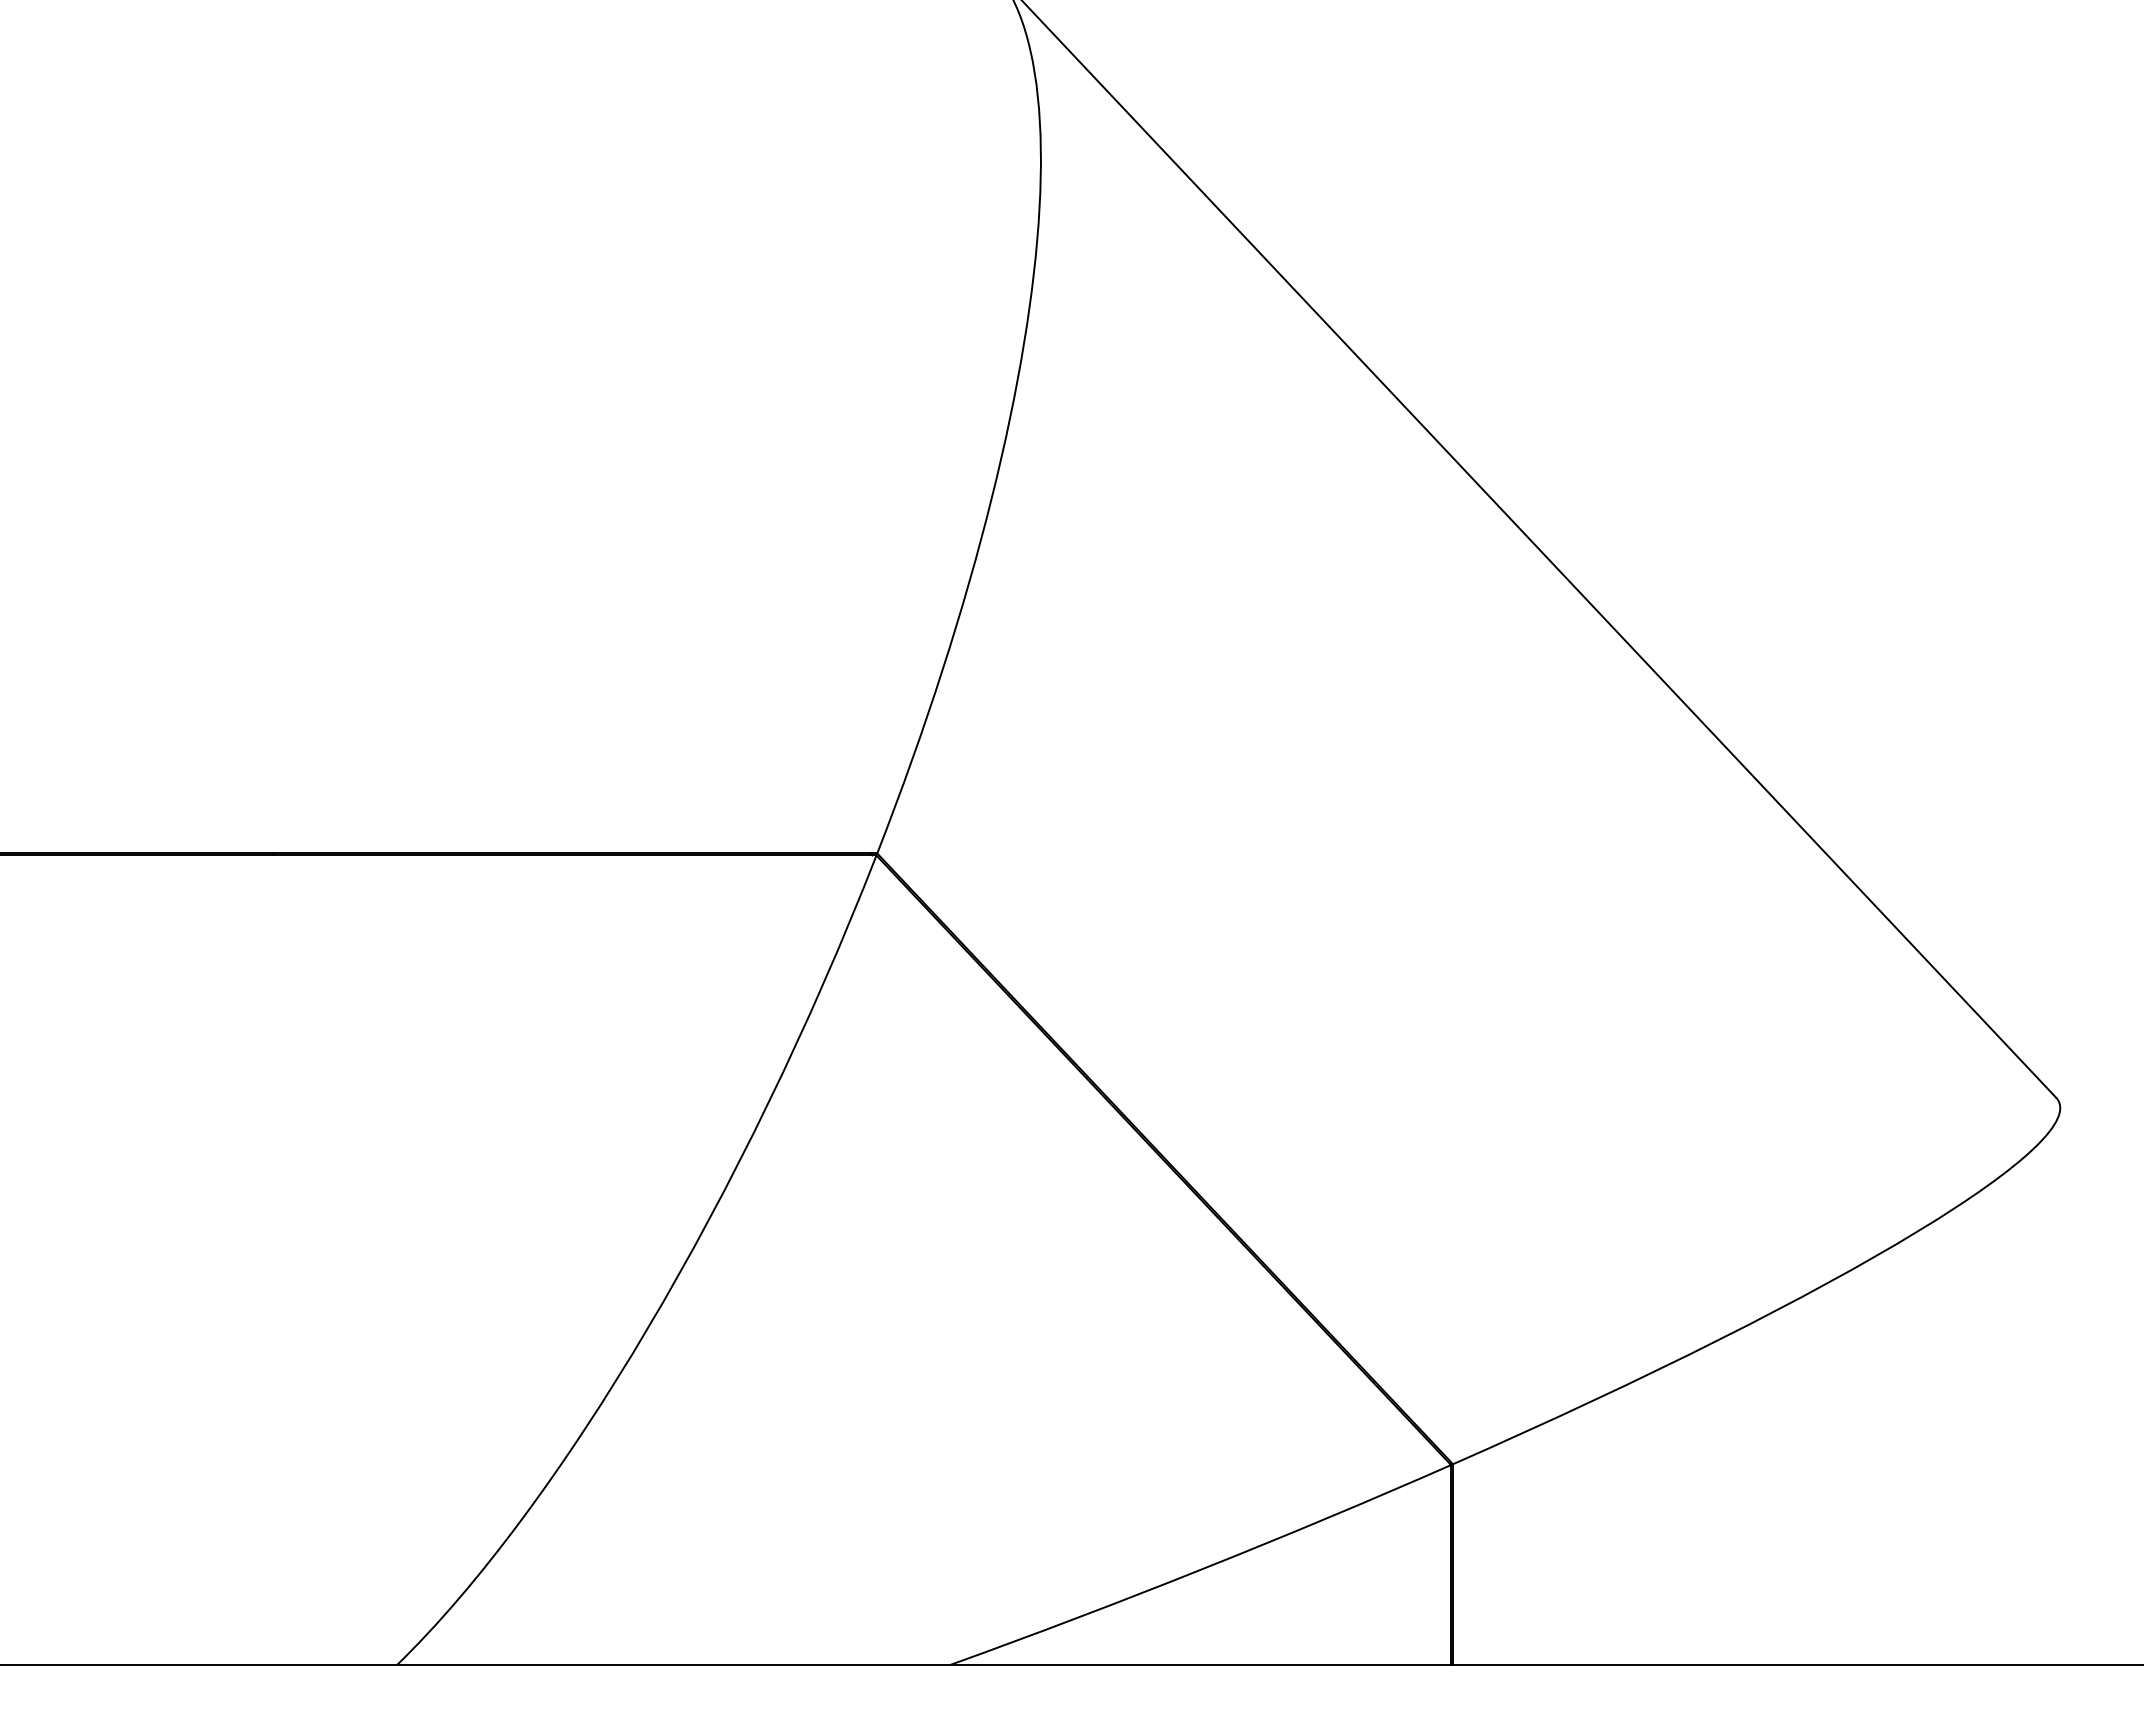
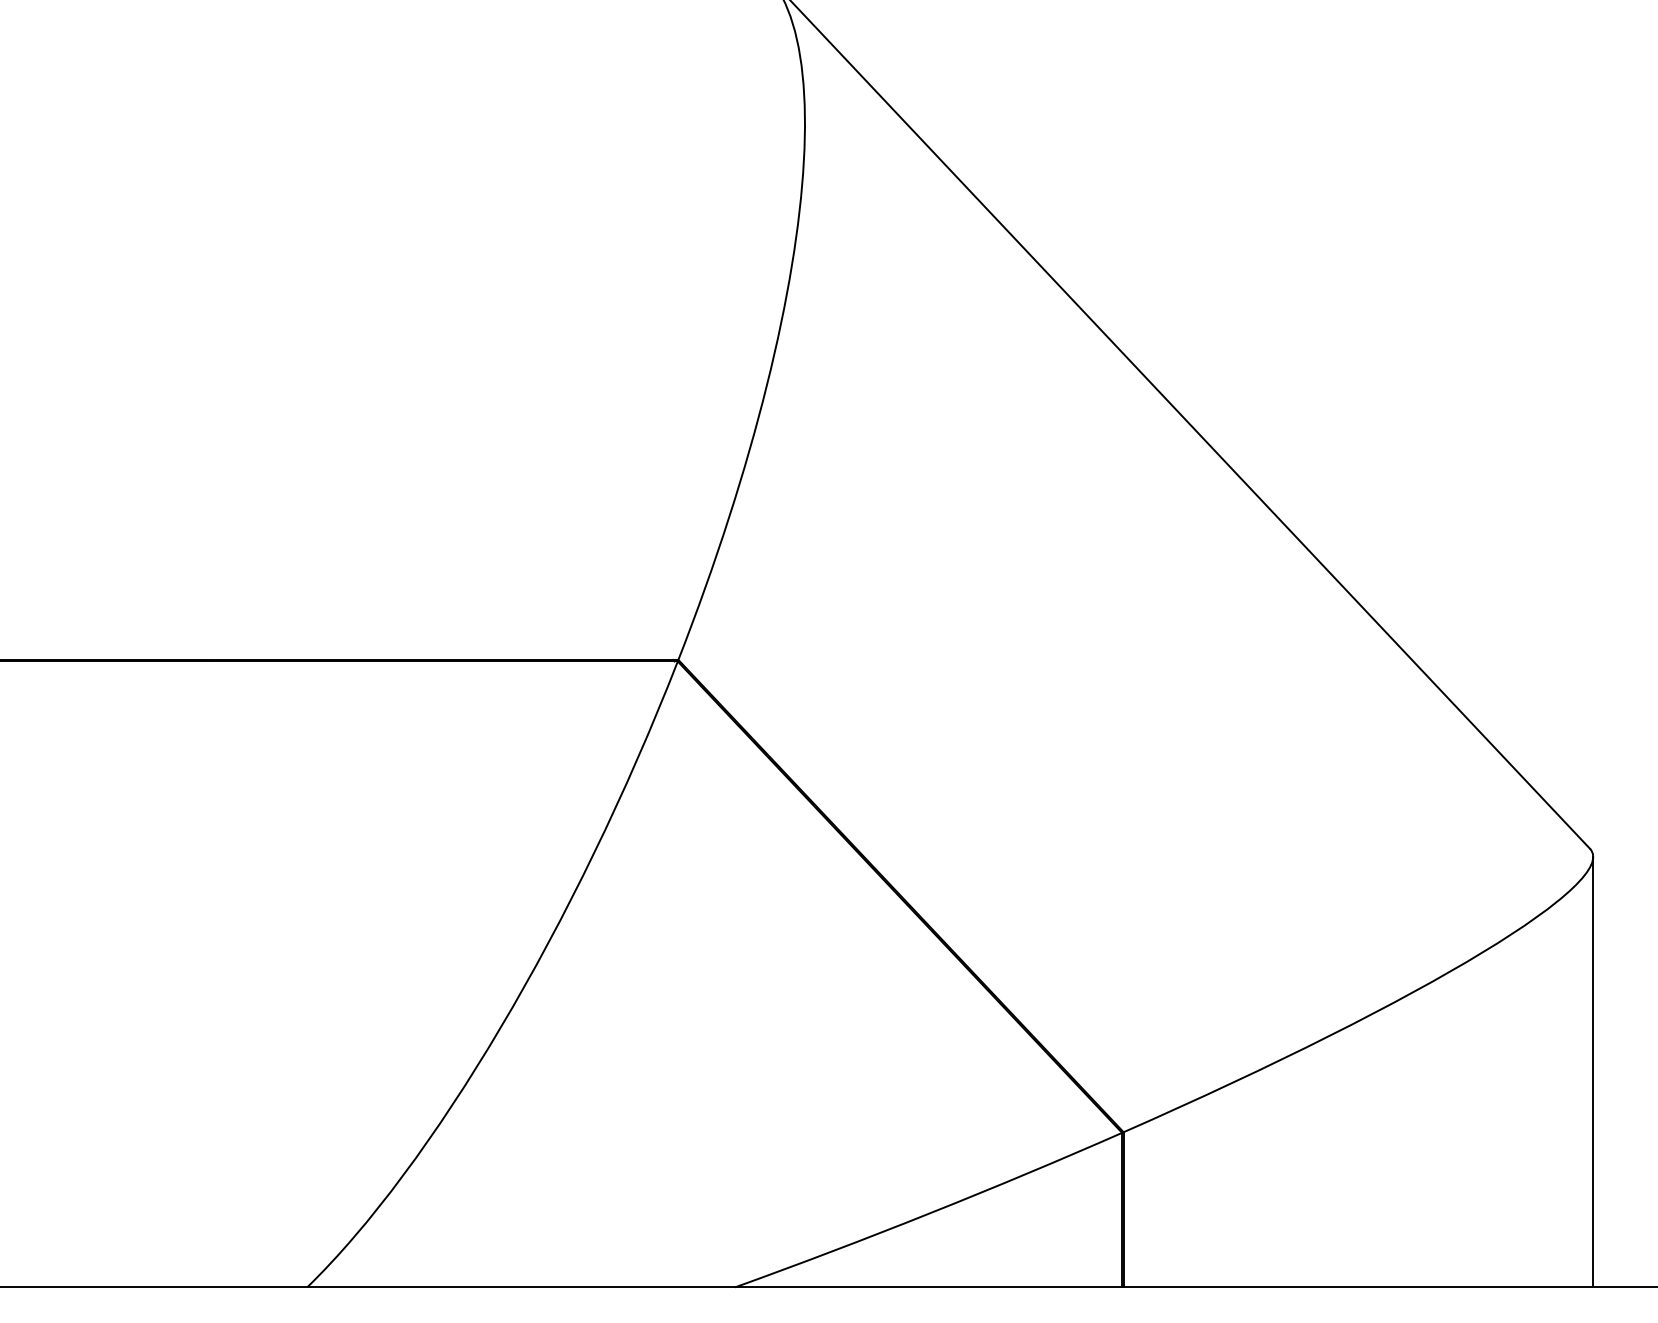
line: (2060, 1386) -> (1593, 1072), added

